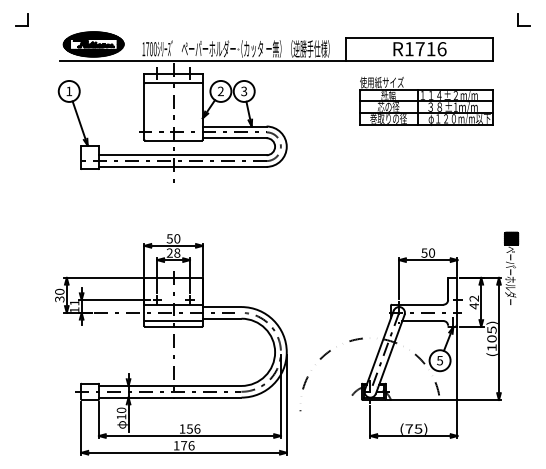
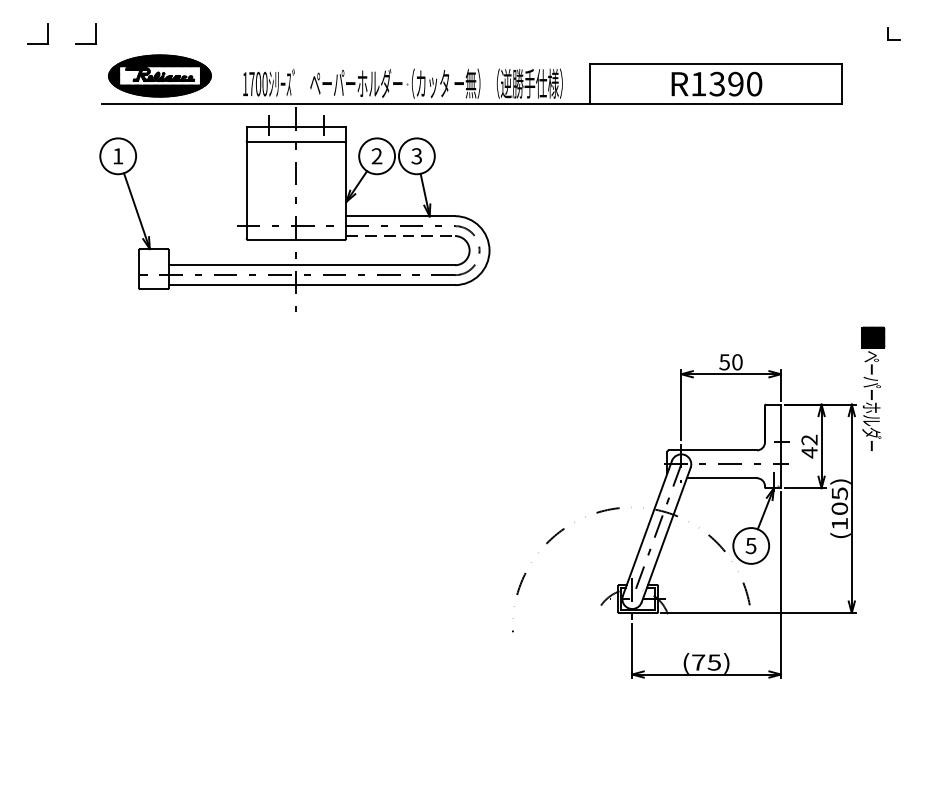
part: (49, 19) -> (84, 33), added
part: (523, 19) -> (893, 33), size x0.6
text: (430, 49) -> (734, 84), R1716 -> R1390
part: (426, 100) -> (728, 171), removed
line: (234, 138) -> (400, 236), solid -> dashed
part: (409, 334) -> (699, 501), moved
part: (171, 344) -> (292, 588), removed

